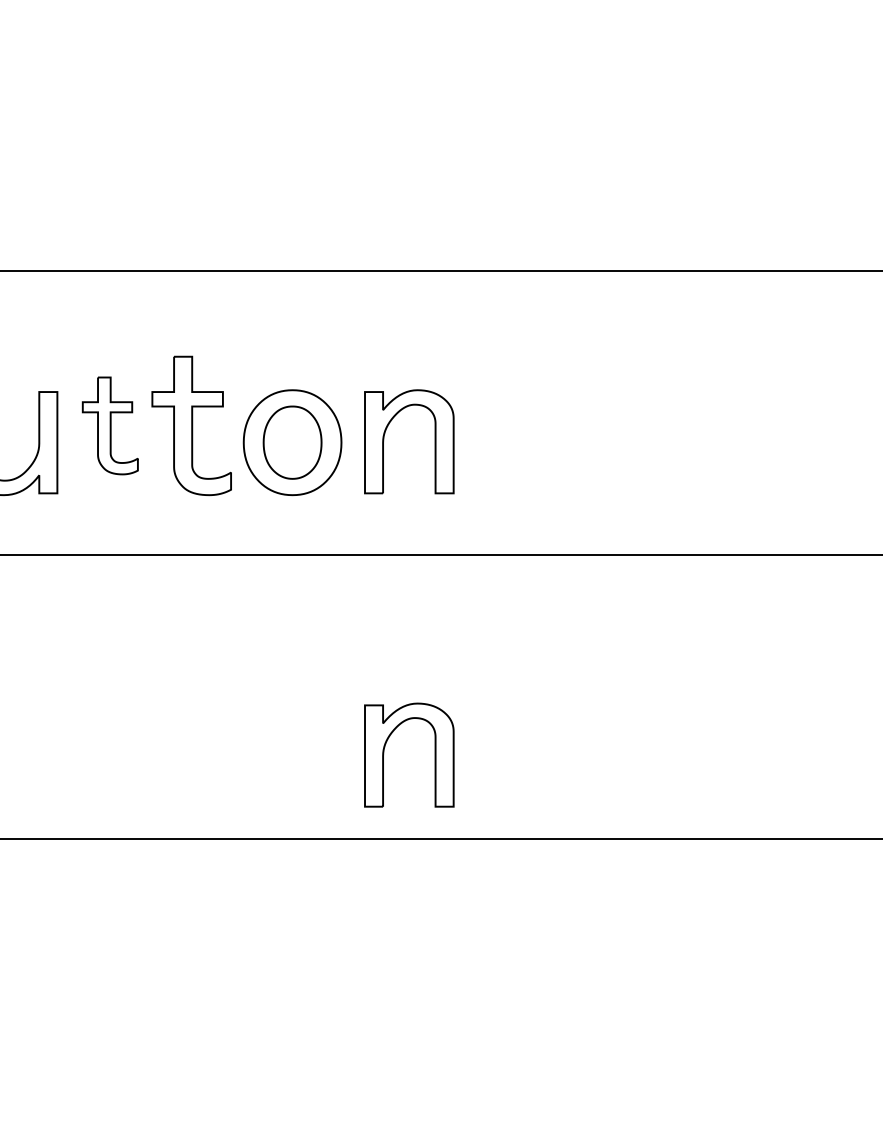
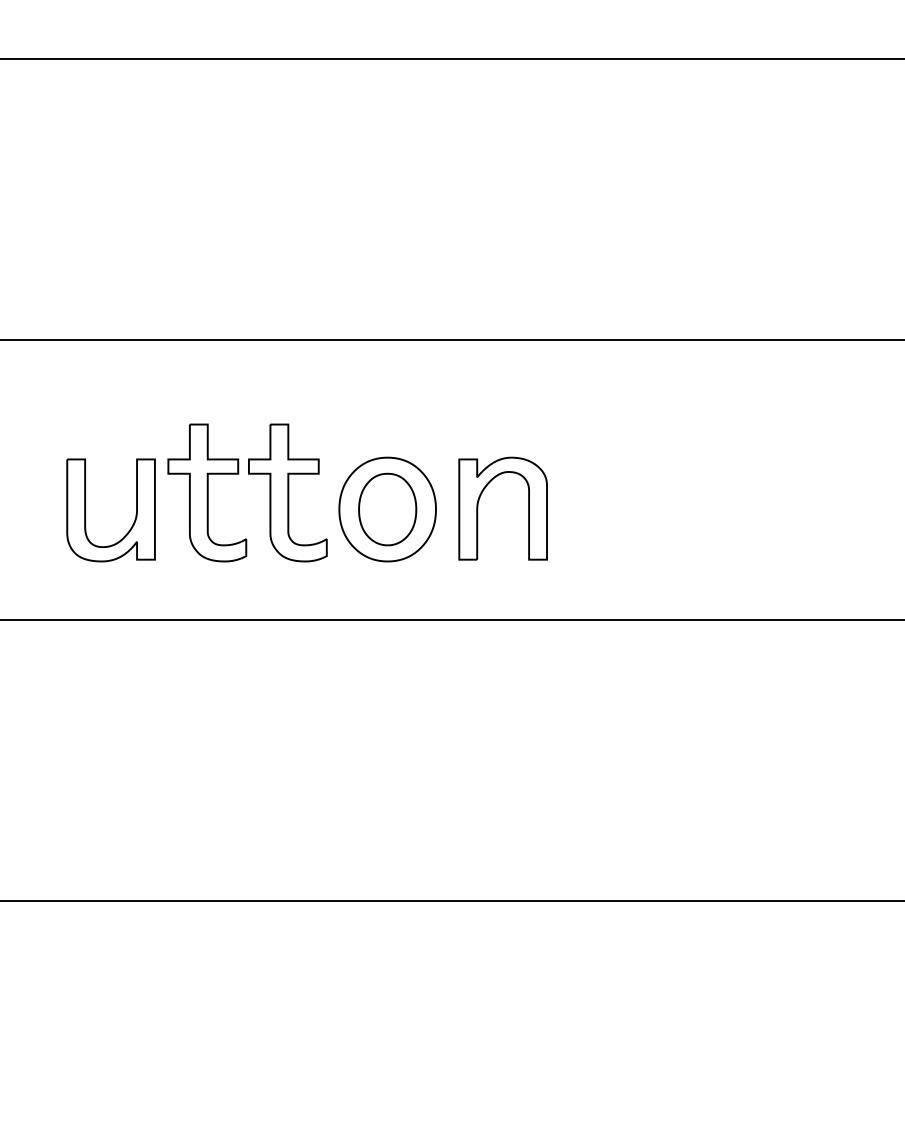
part: (110, 425) -> (207, 492), size x1.43
part: (384, 754) -> (478, 818), removed

